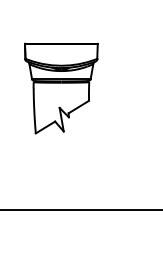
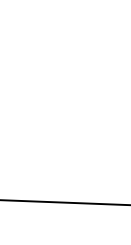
part: (61, 88) -> (66, 82), removed

